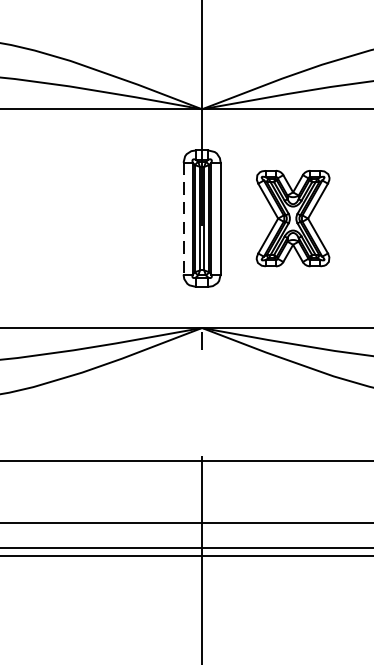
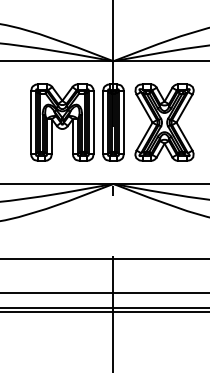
part: (111, 218) -> (62, 122), added
part: (293, 218) -> (164, 122), size x1.43
line: (184, 220) -> (103, 123), dashed -> solid

